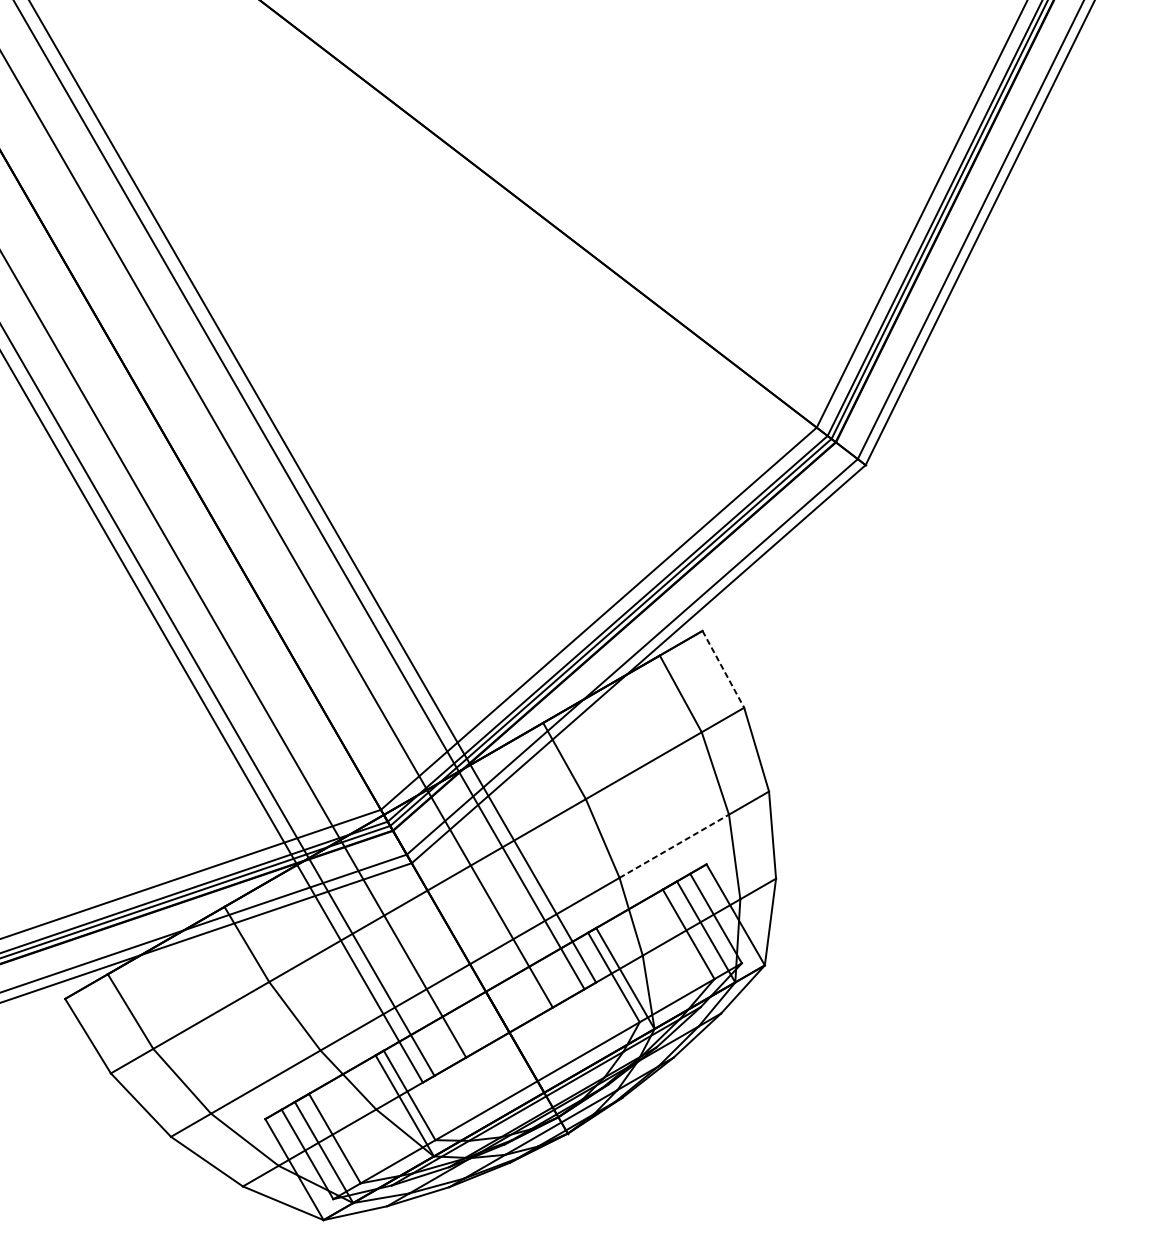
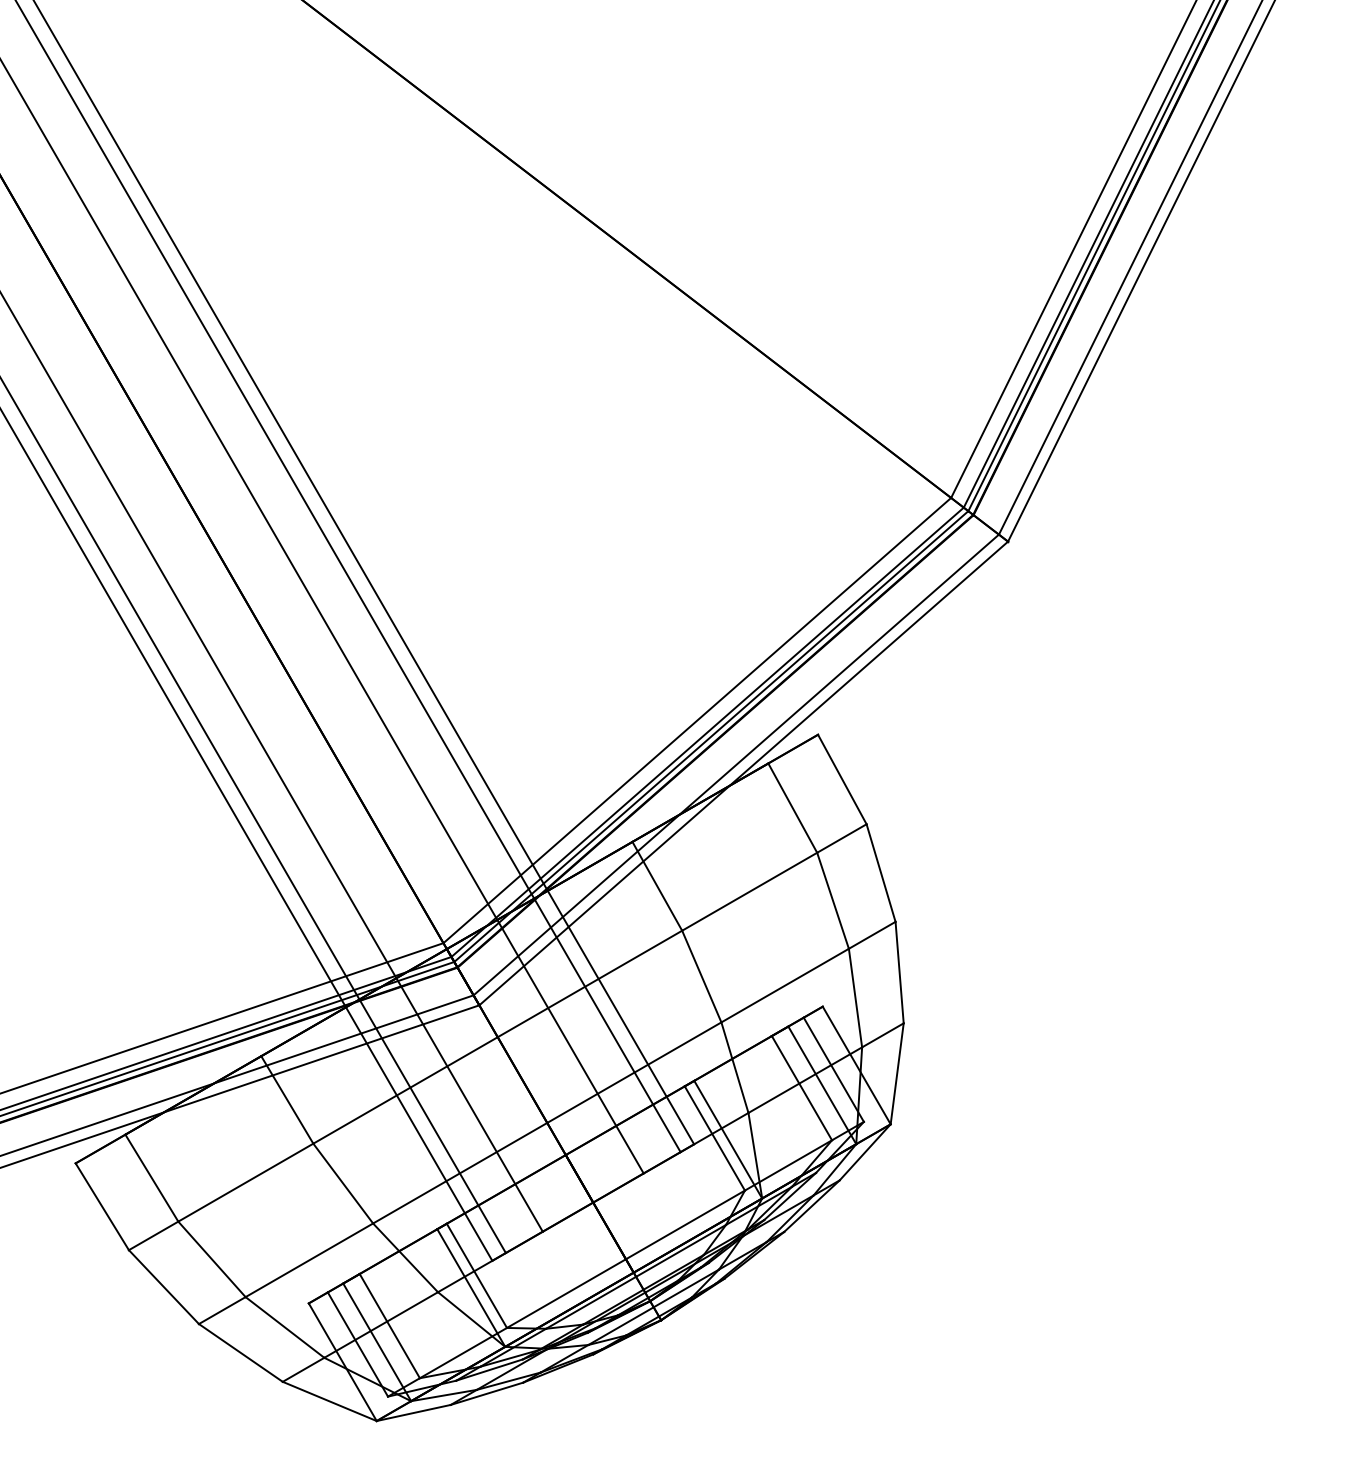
line: (723, 669) -> (842, 779), dashed -> solid
line: (674, 846) -> (785, 985), dashed -> solid

